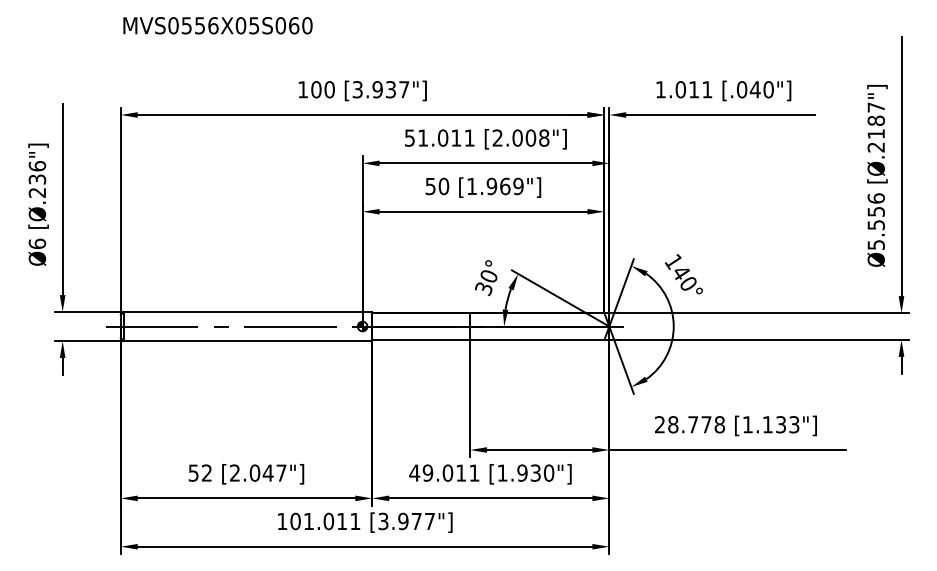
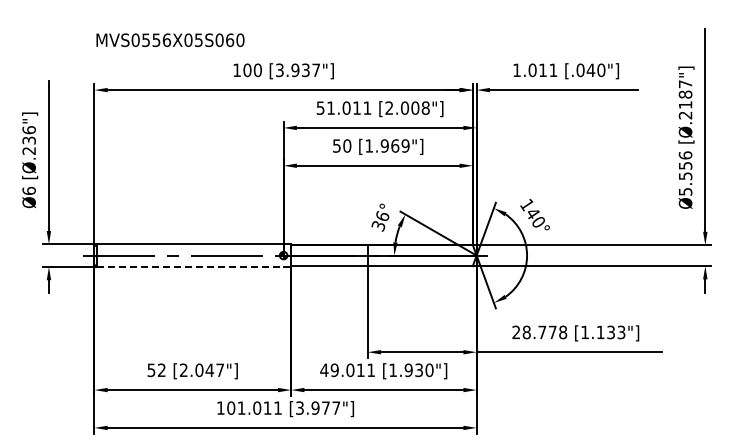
text: (218, 26) -> (170, 40), moved
text: (488, 275) -> (382, 215), 30° -> 36°
line: (243, 340) -> (190, 266), solid -> dashed

